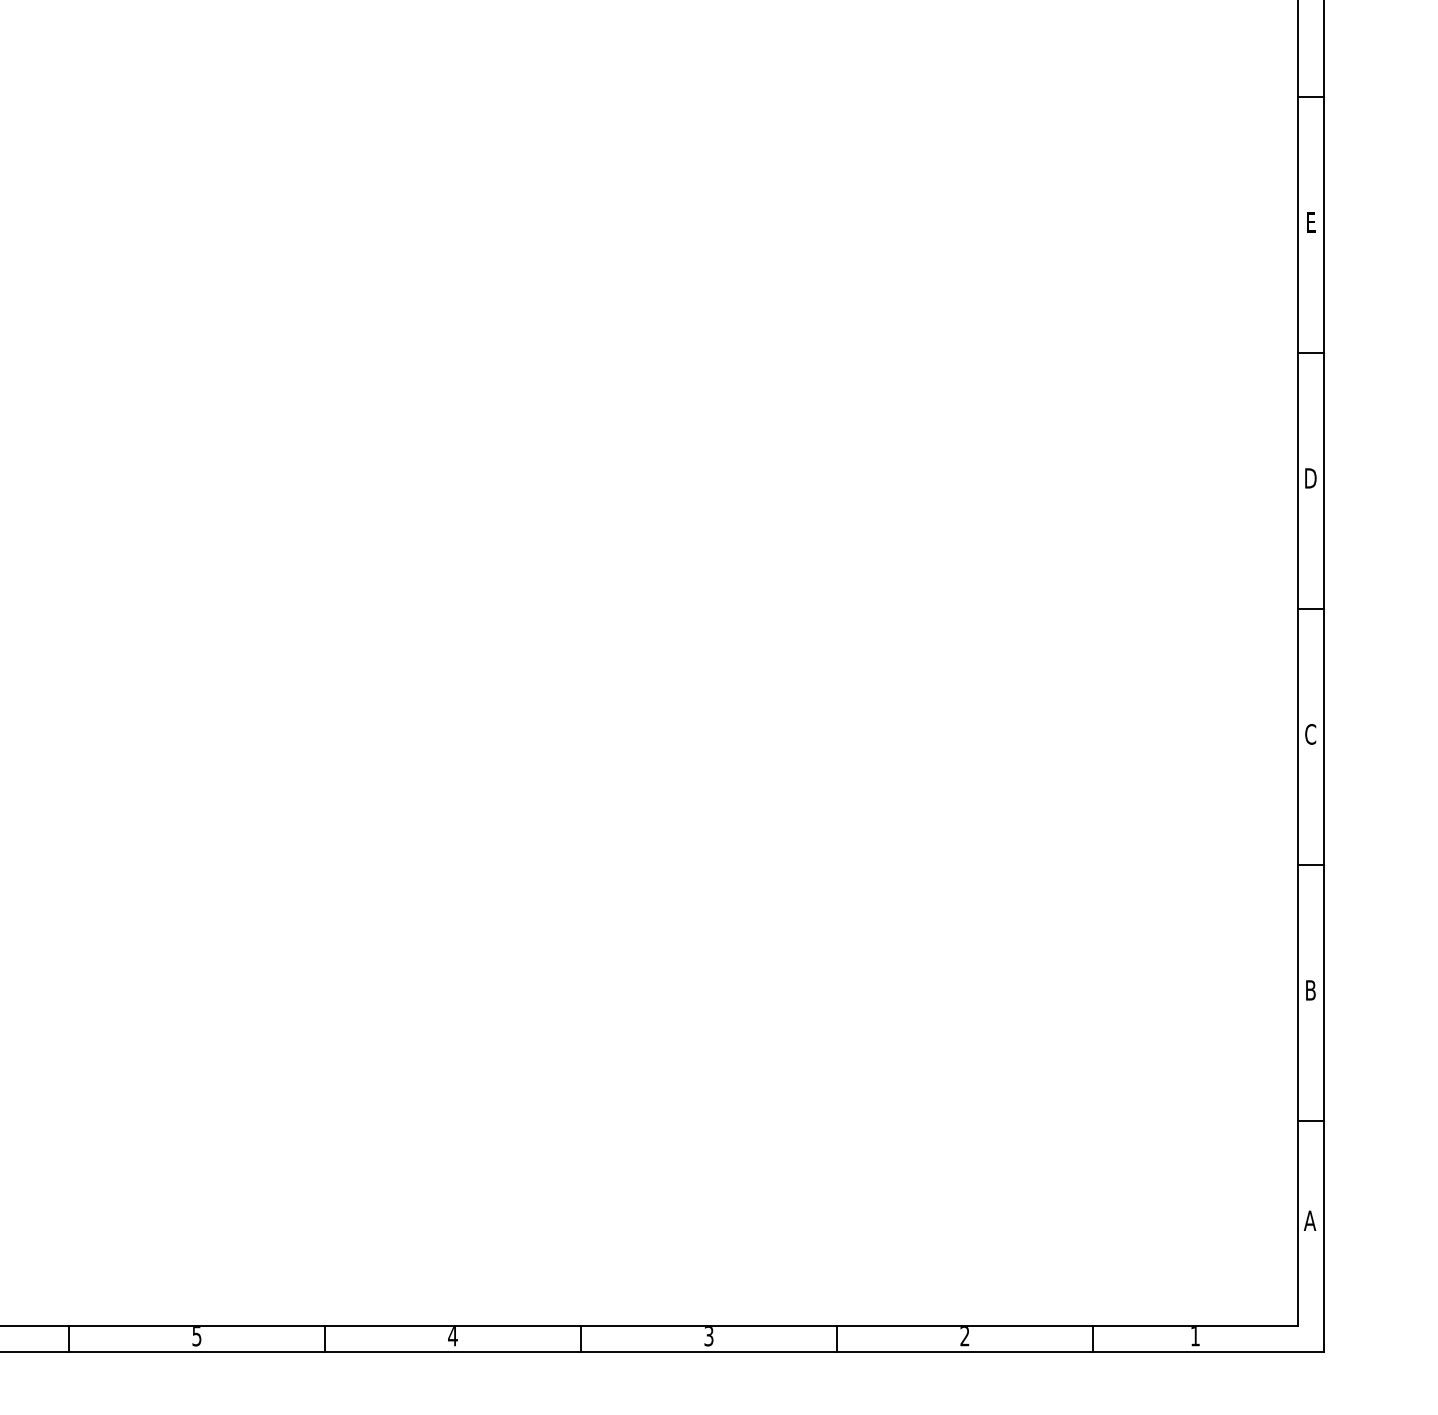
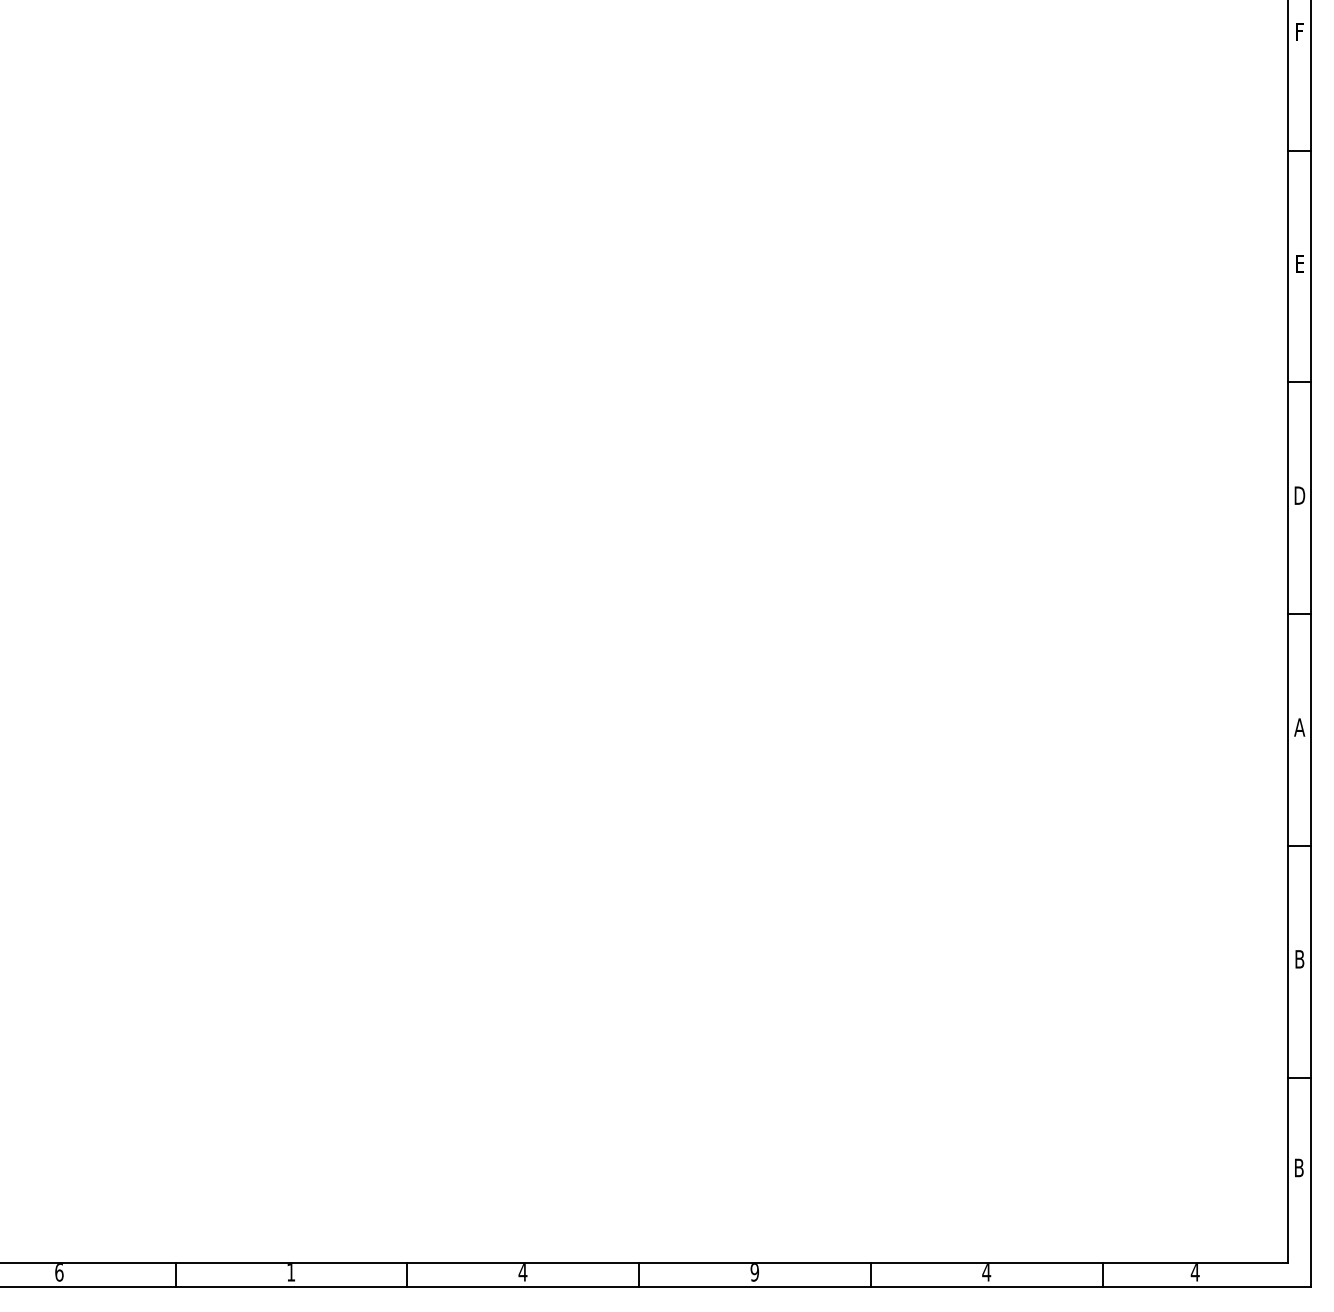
text: (1310, 734) -> (1299, 727), C -> A
text: (1309, 1220) -> (1298, 1167), A -> B
text: (197, 1336) -> (291, 1272), 5 -> 1
text: (708, 1336) -> (754, 1272), 3 -> 9
text: (964, 1336) -> (986, 1272), 2 -> 4
text: (1194, 1336) -> (1194, 1272), 1 -> 4

